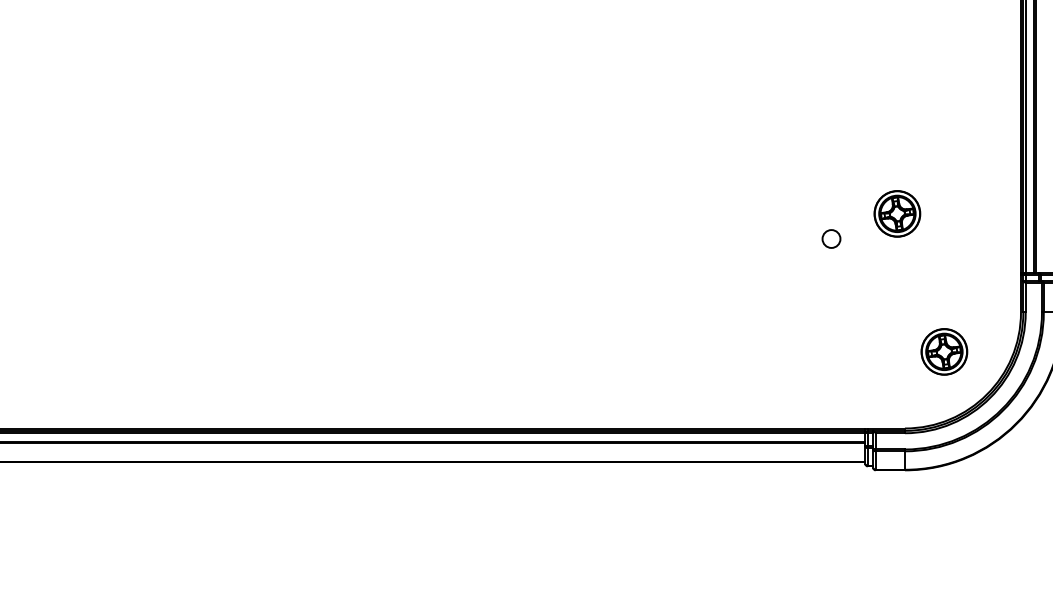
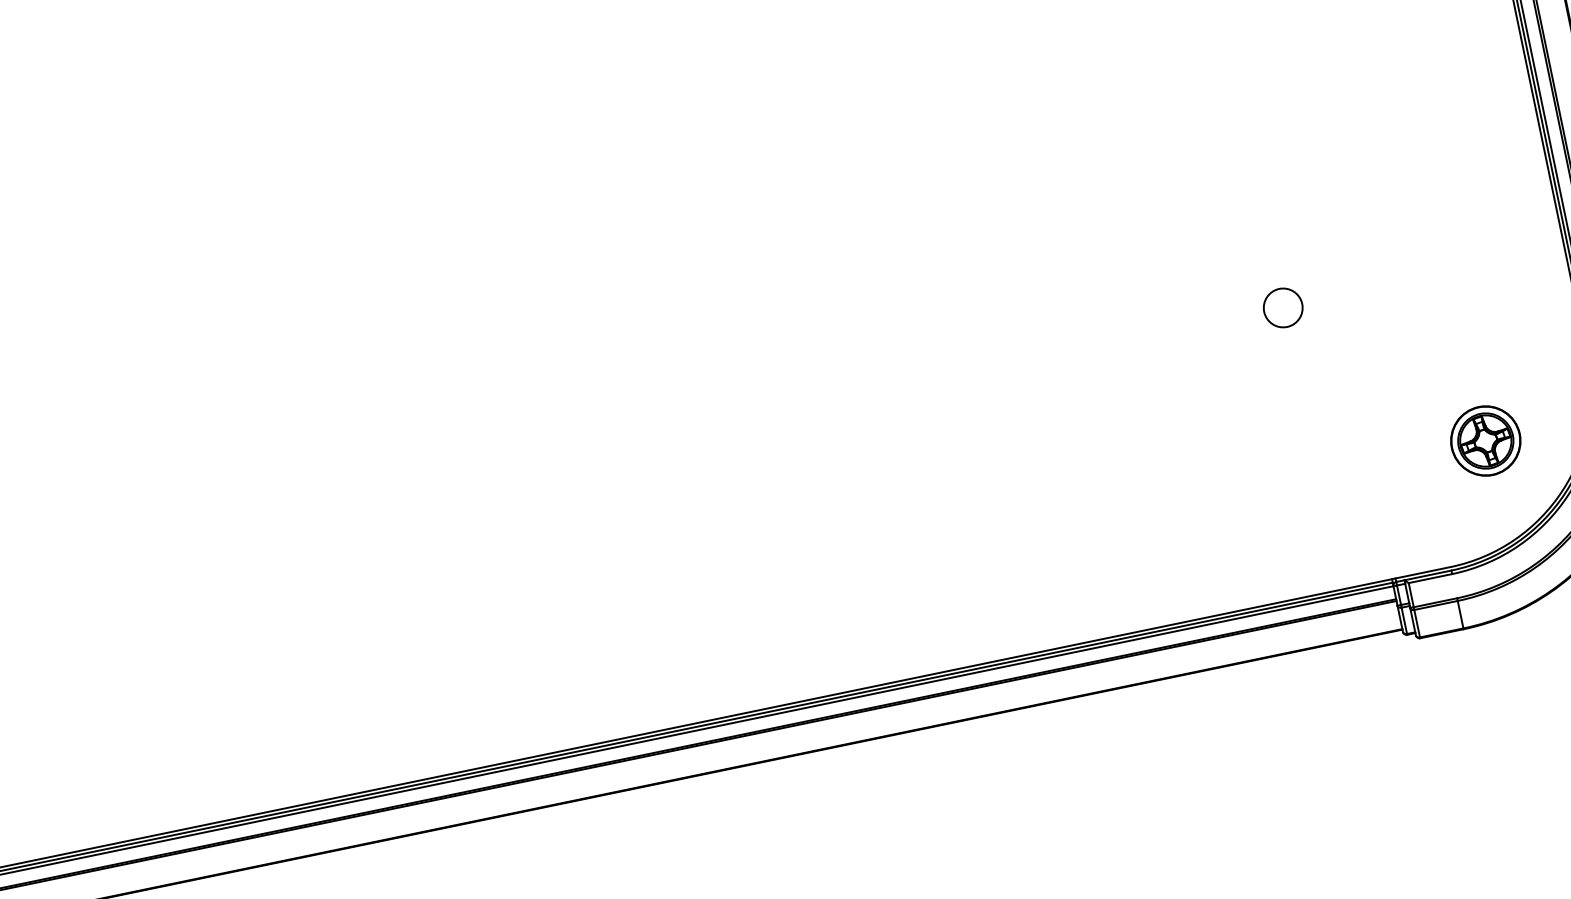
part: (897, 213) -> (1373, 249), removed
circle: (831, 238) -> (1283, 307), size x1.43

